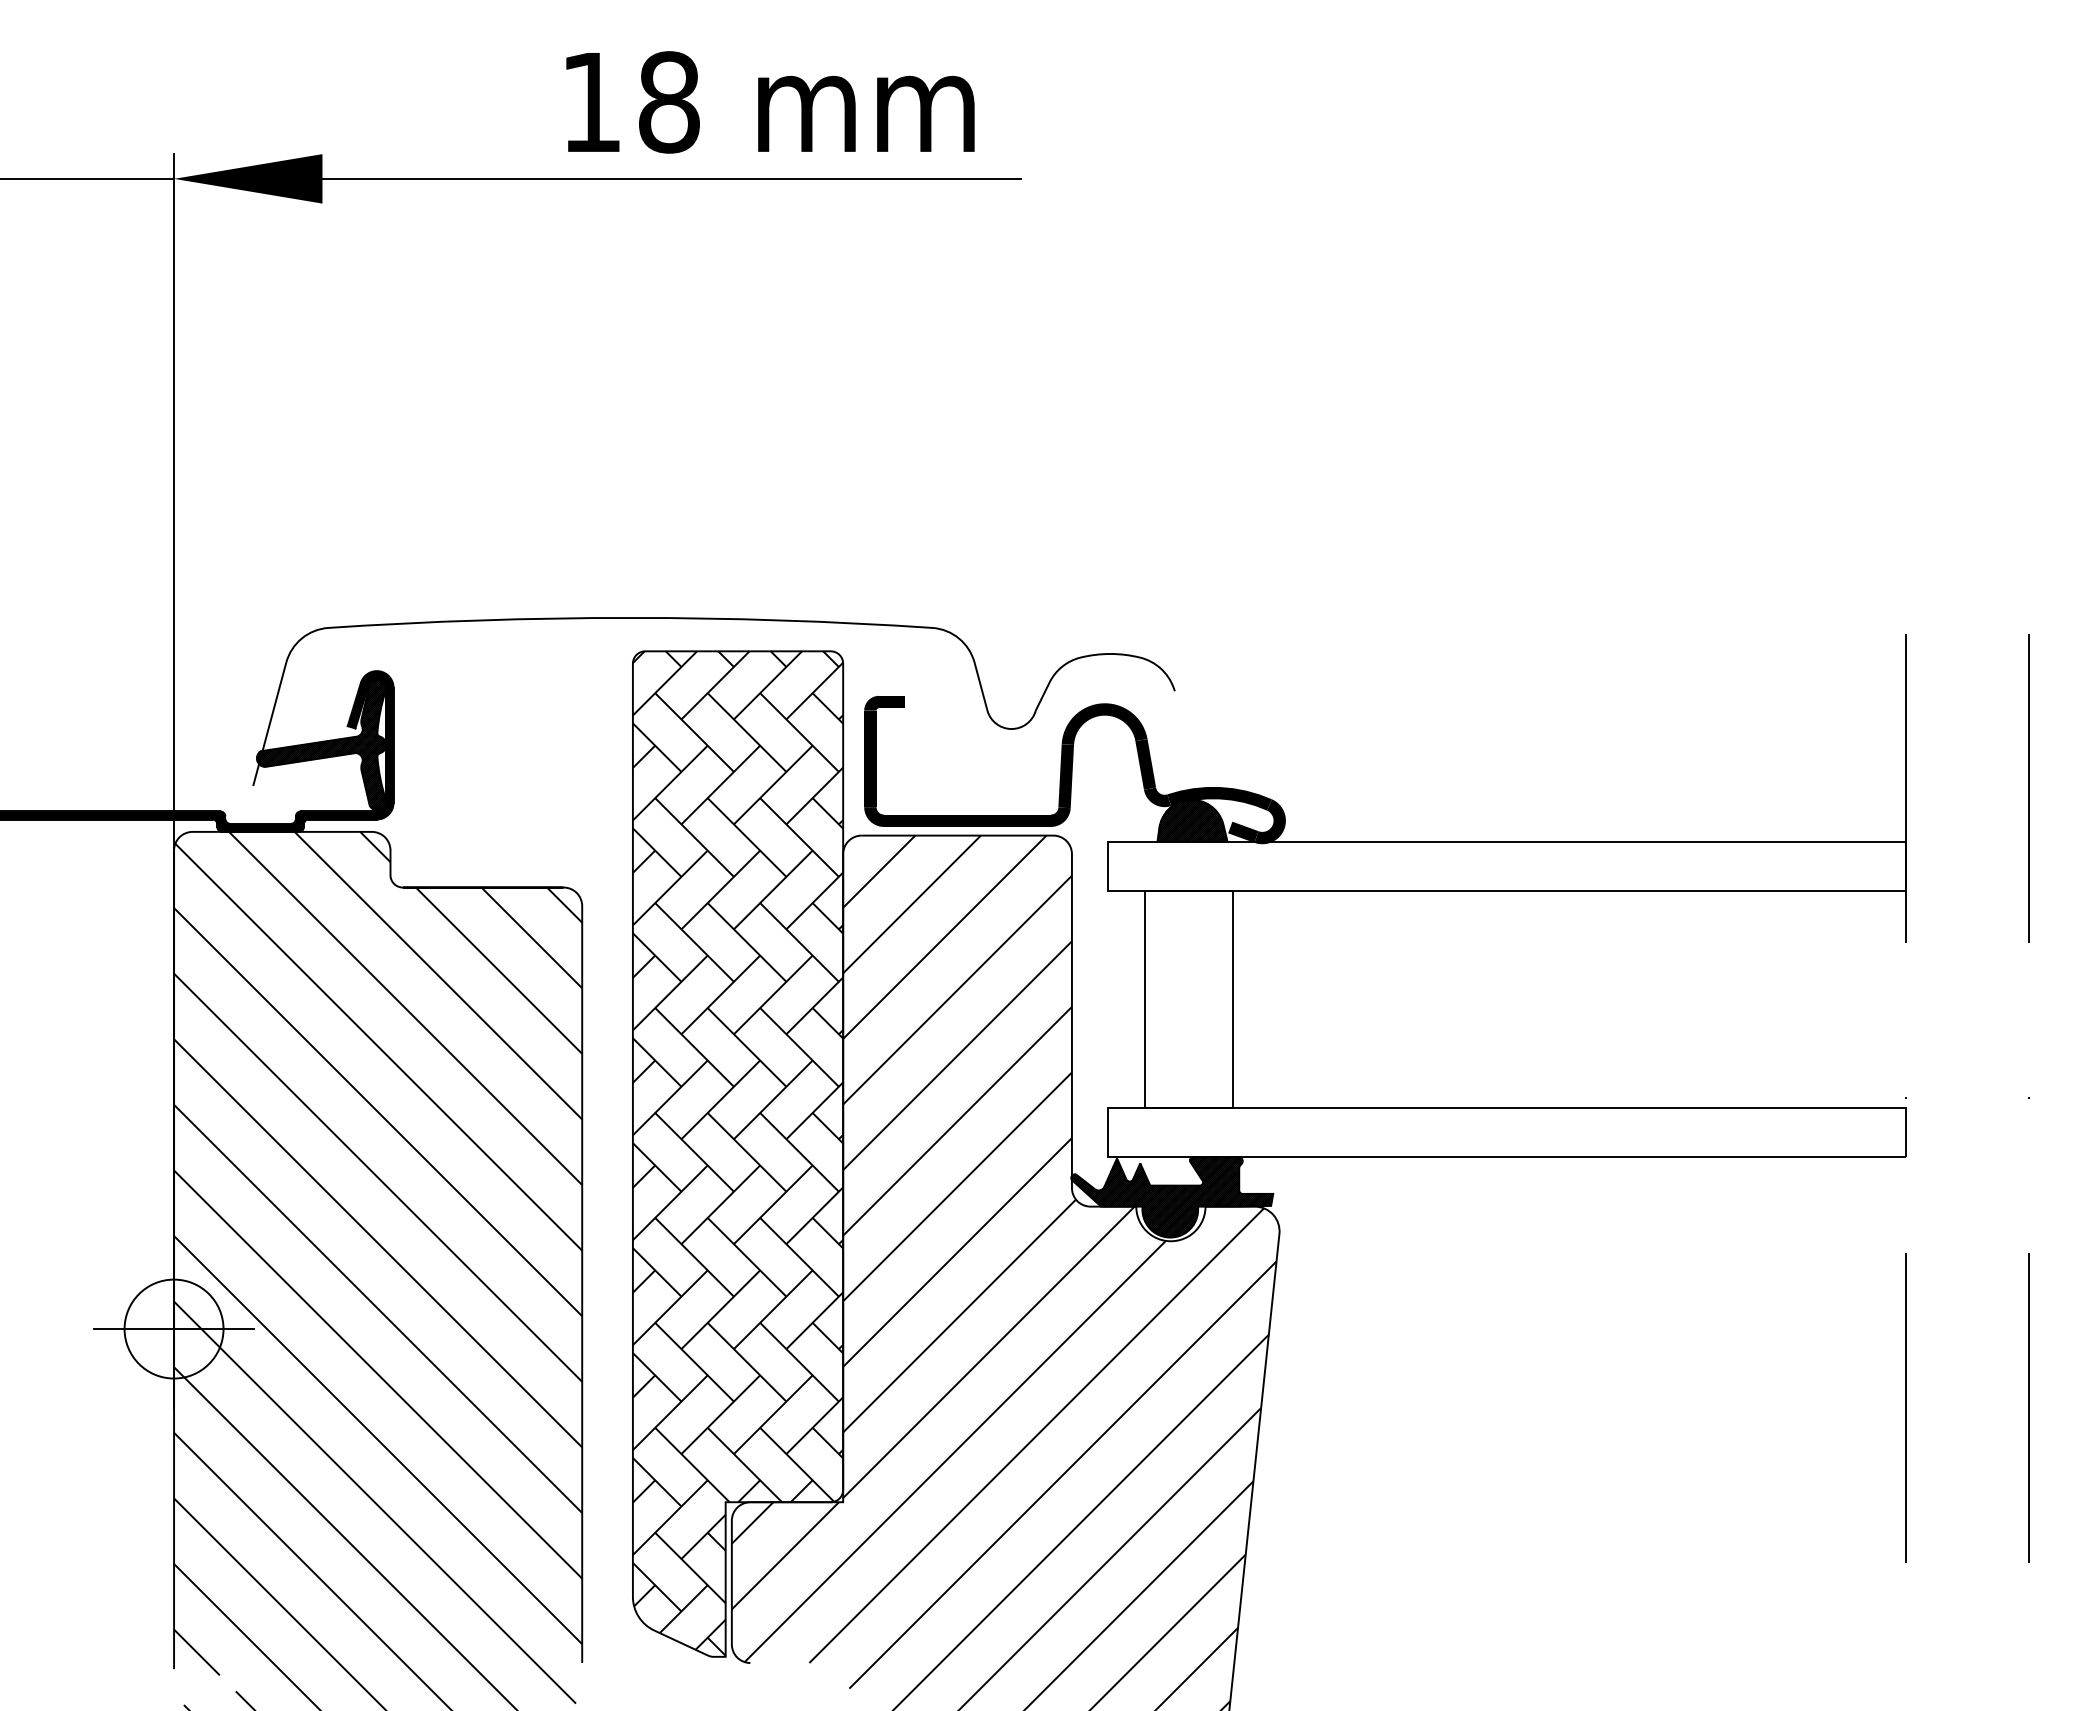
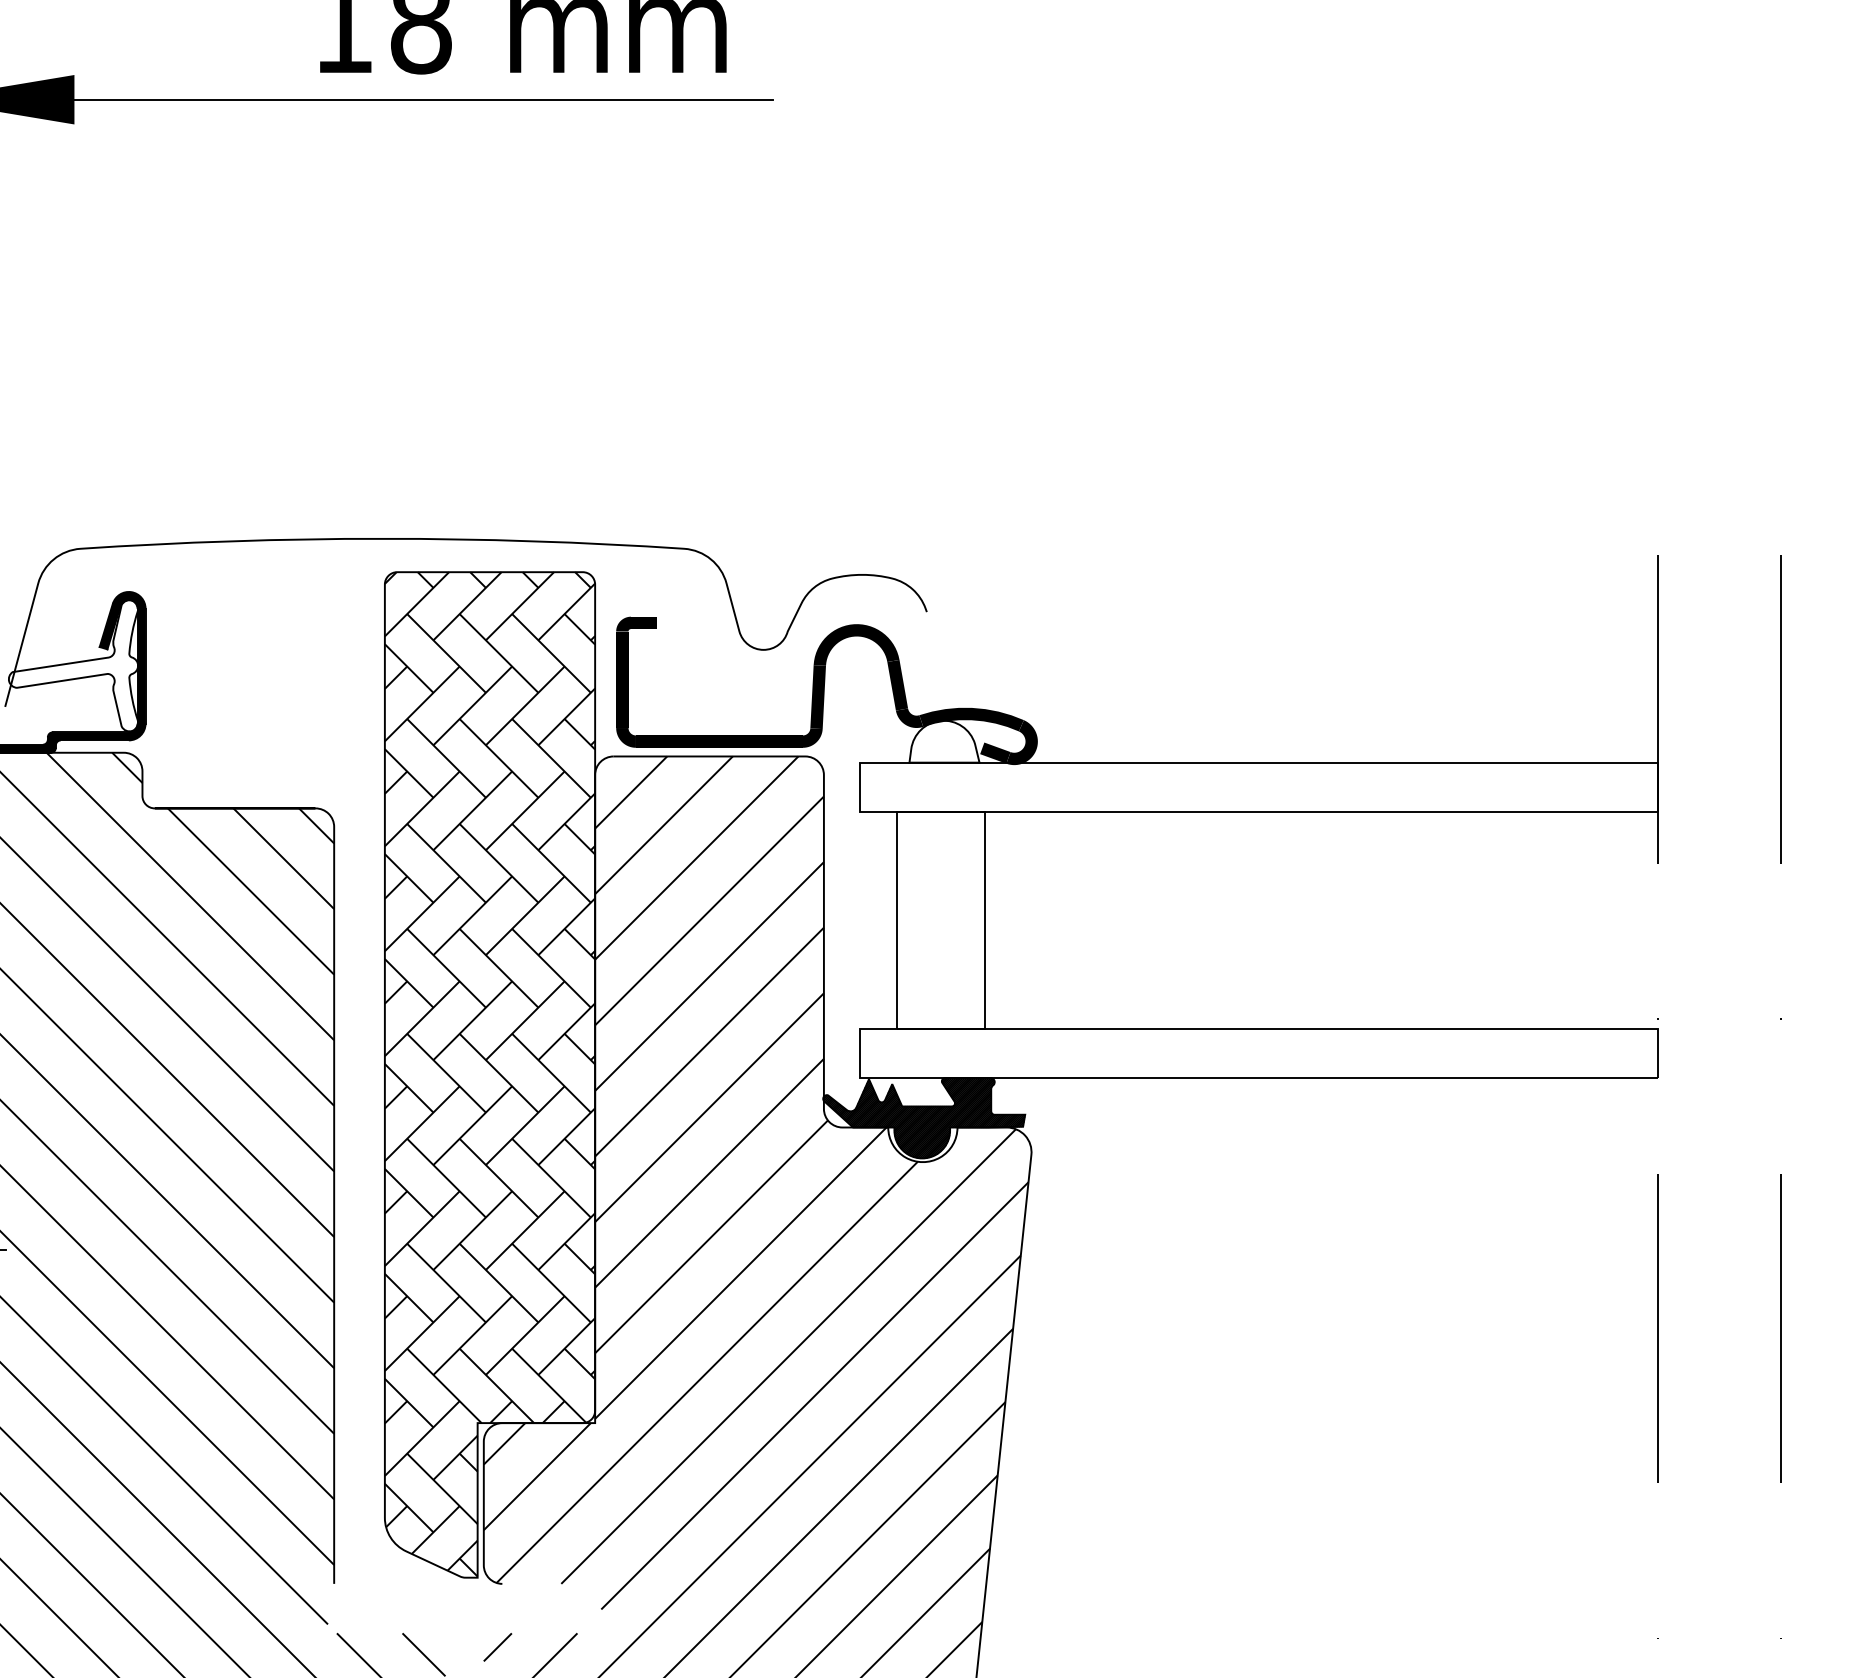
hatch: (321, 744) -> (73, 665), removed
hatch: (1192, 820) -> (944, 741), removed

